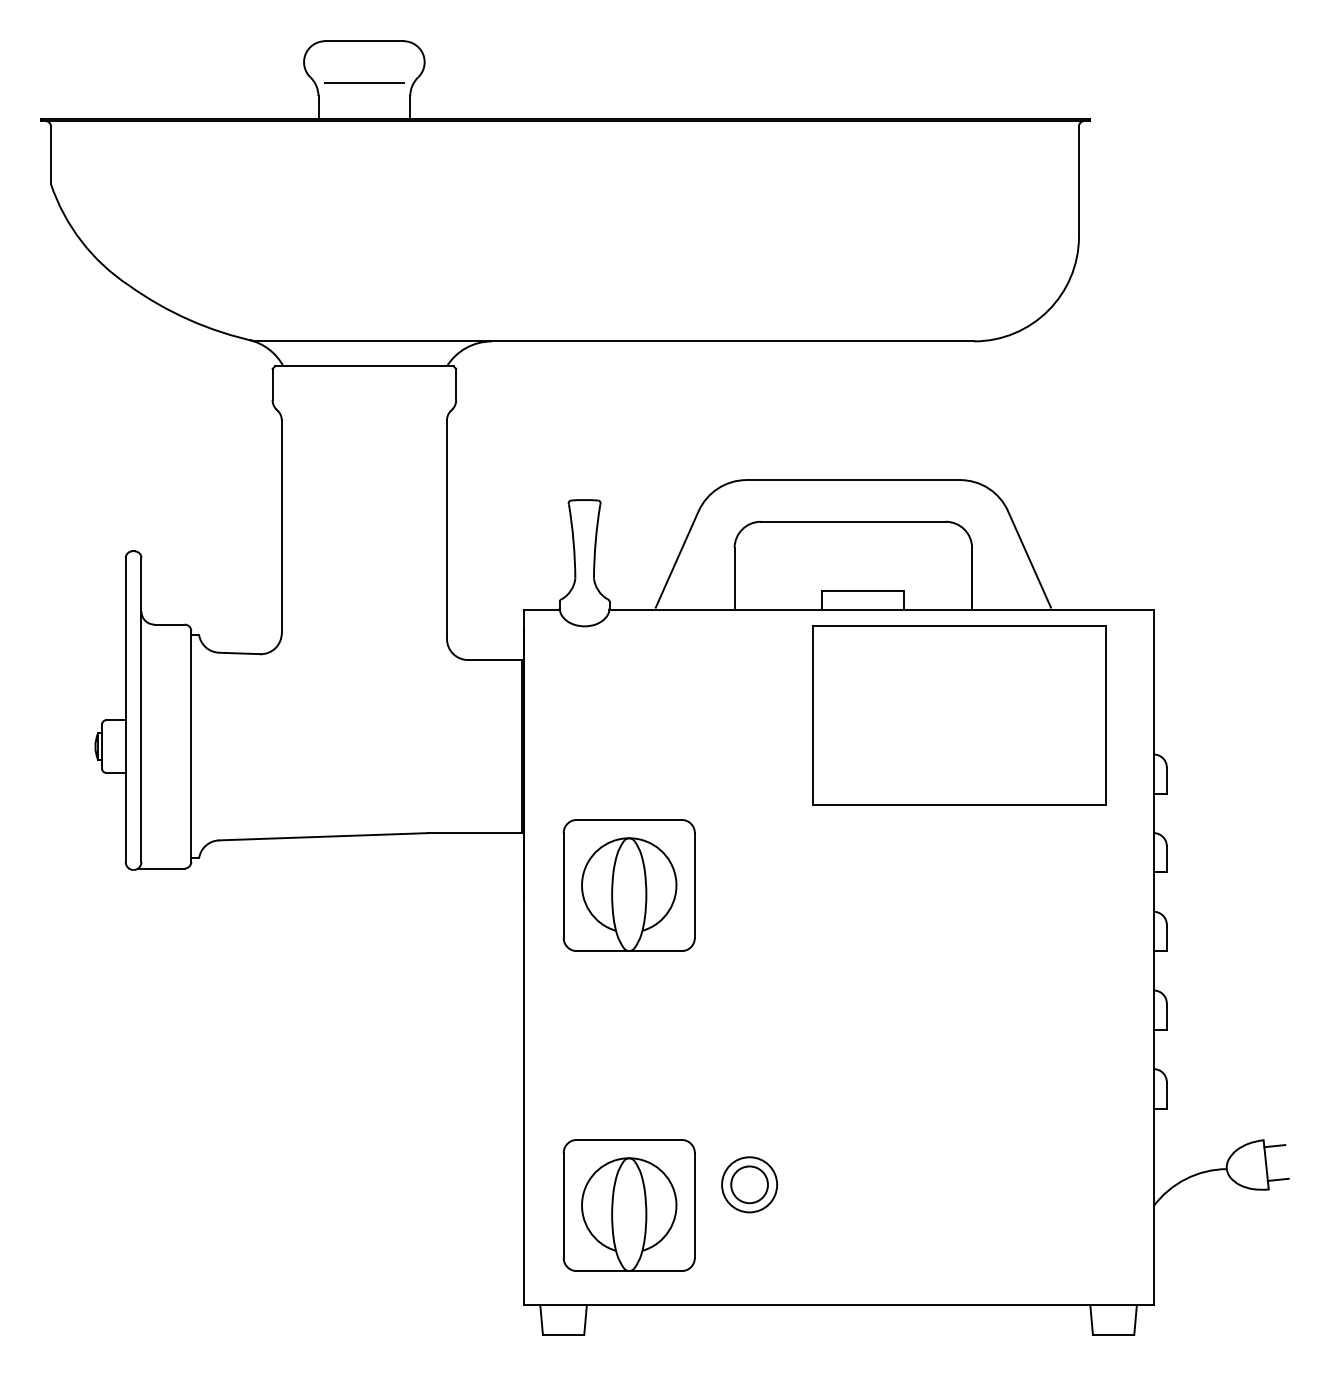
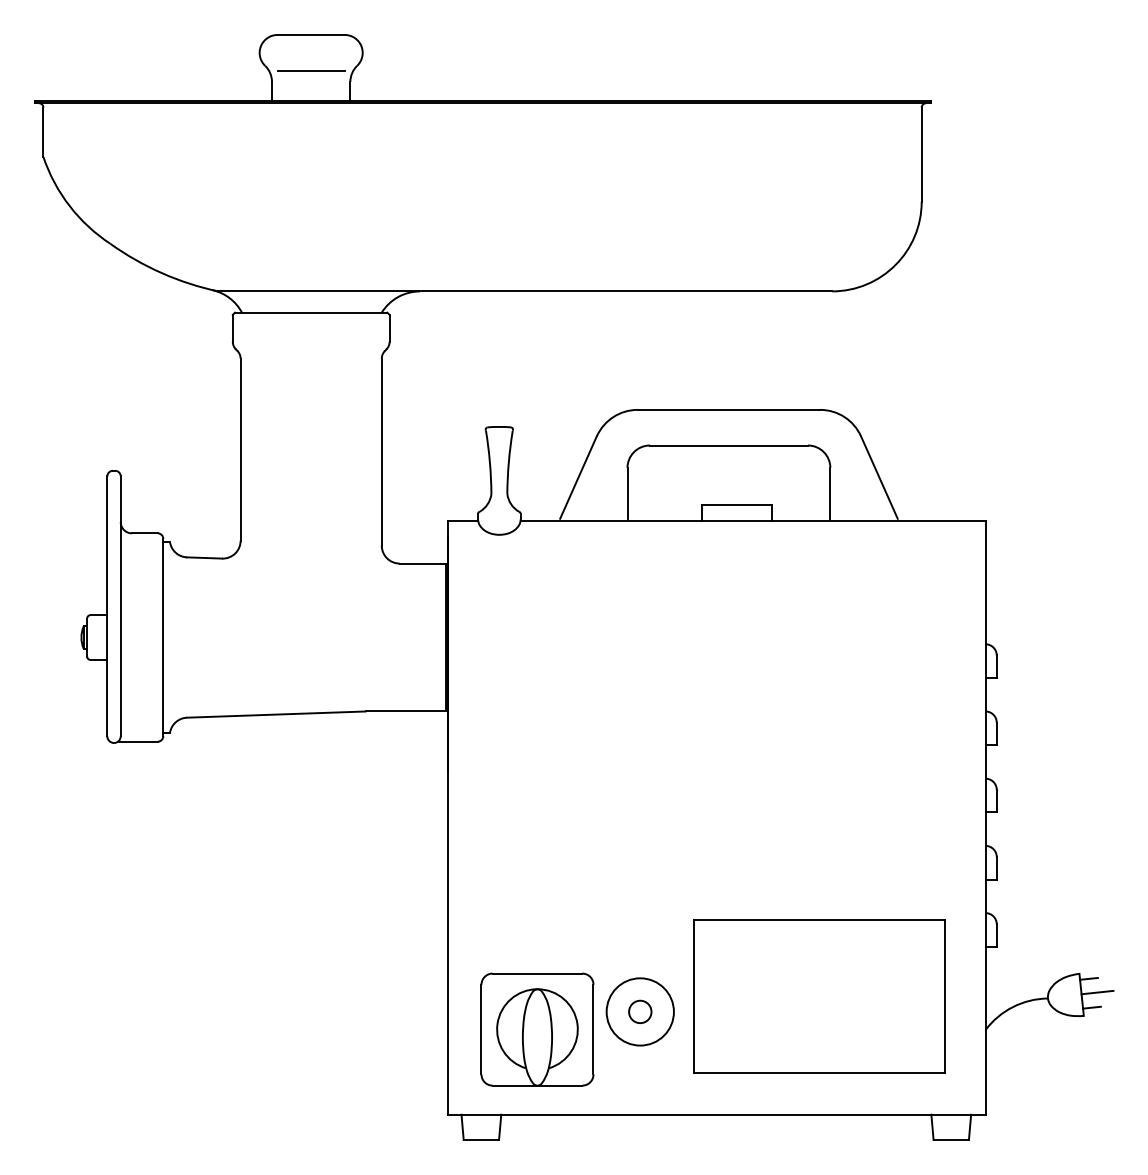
part: (959, 715) -> (819, 996), moved
part: (628, 885) -> (536, 756), removed
line: (1284, 1162) -> (1097, 992), added
circle: (749, 1184) -> (640, 1011), size x0.71
circle: (749, 1184) -> (640, 1011), size x1.43

